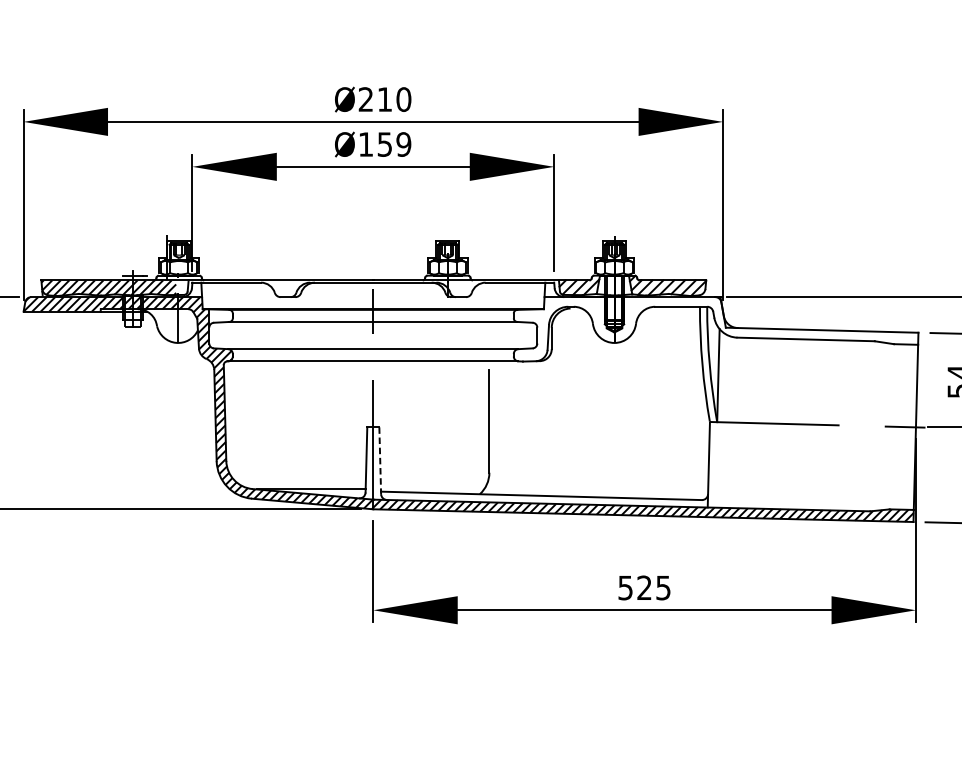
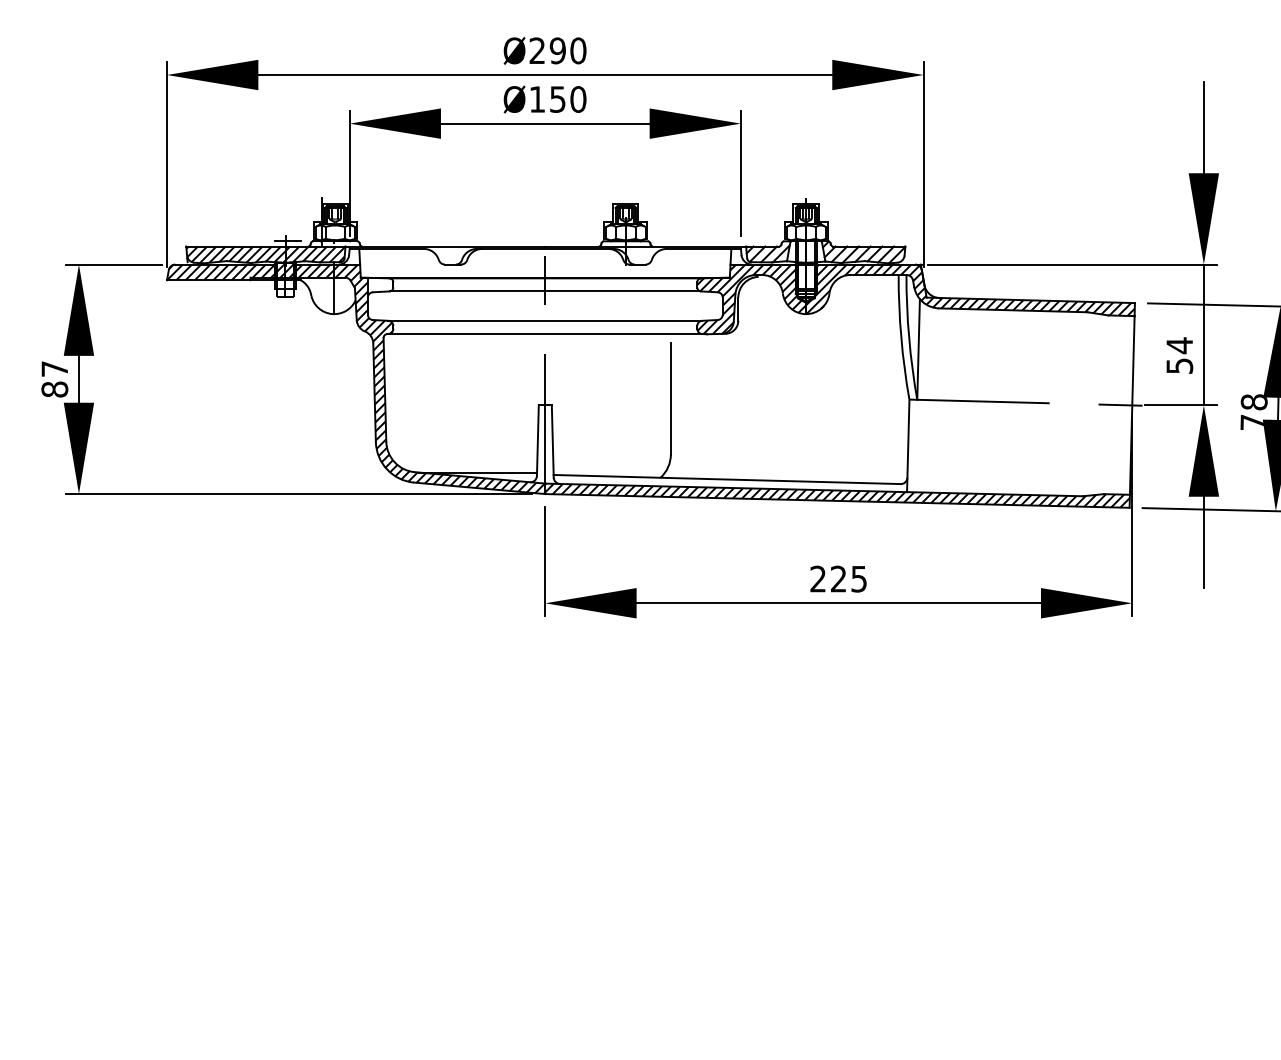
text: (384, 99) -> (557, 50), Ø210 -> Ø290
text: (403, 144) -> (578, 99), Ø159 -> Ø150
hatch: (182, 287) -> (338, 254), added
hatch: (715, 329) -> (915, 299), added
line: (379, 461) -> (552, 442), dashed -> solid
text: (624, 587) -> (817, 578), 525 -> 225

